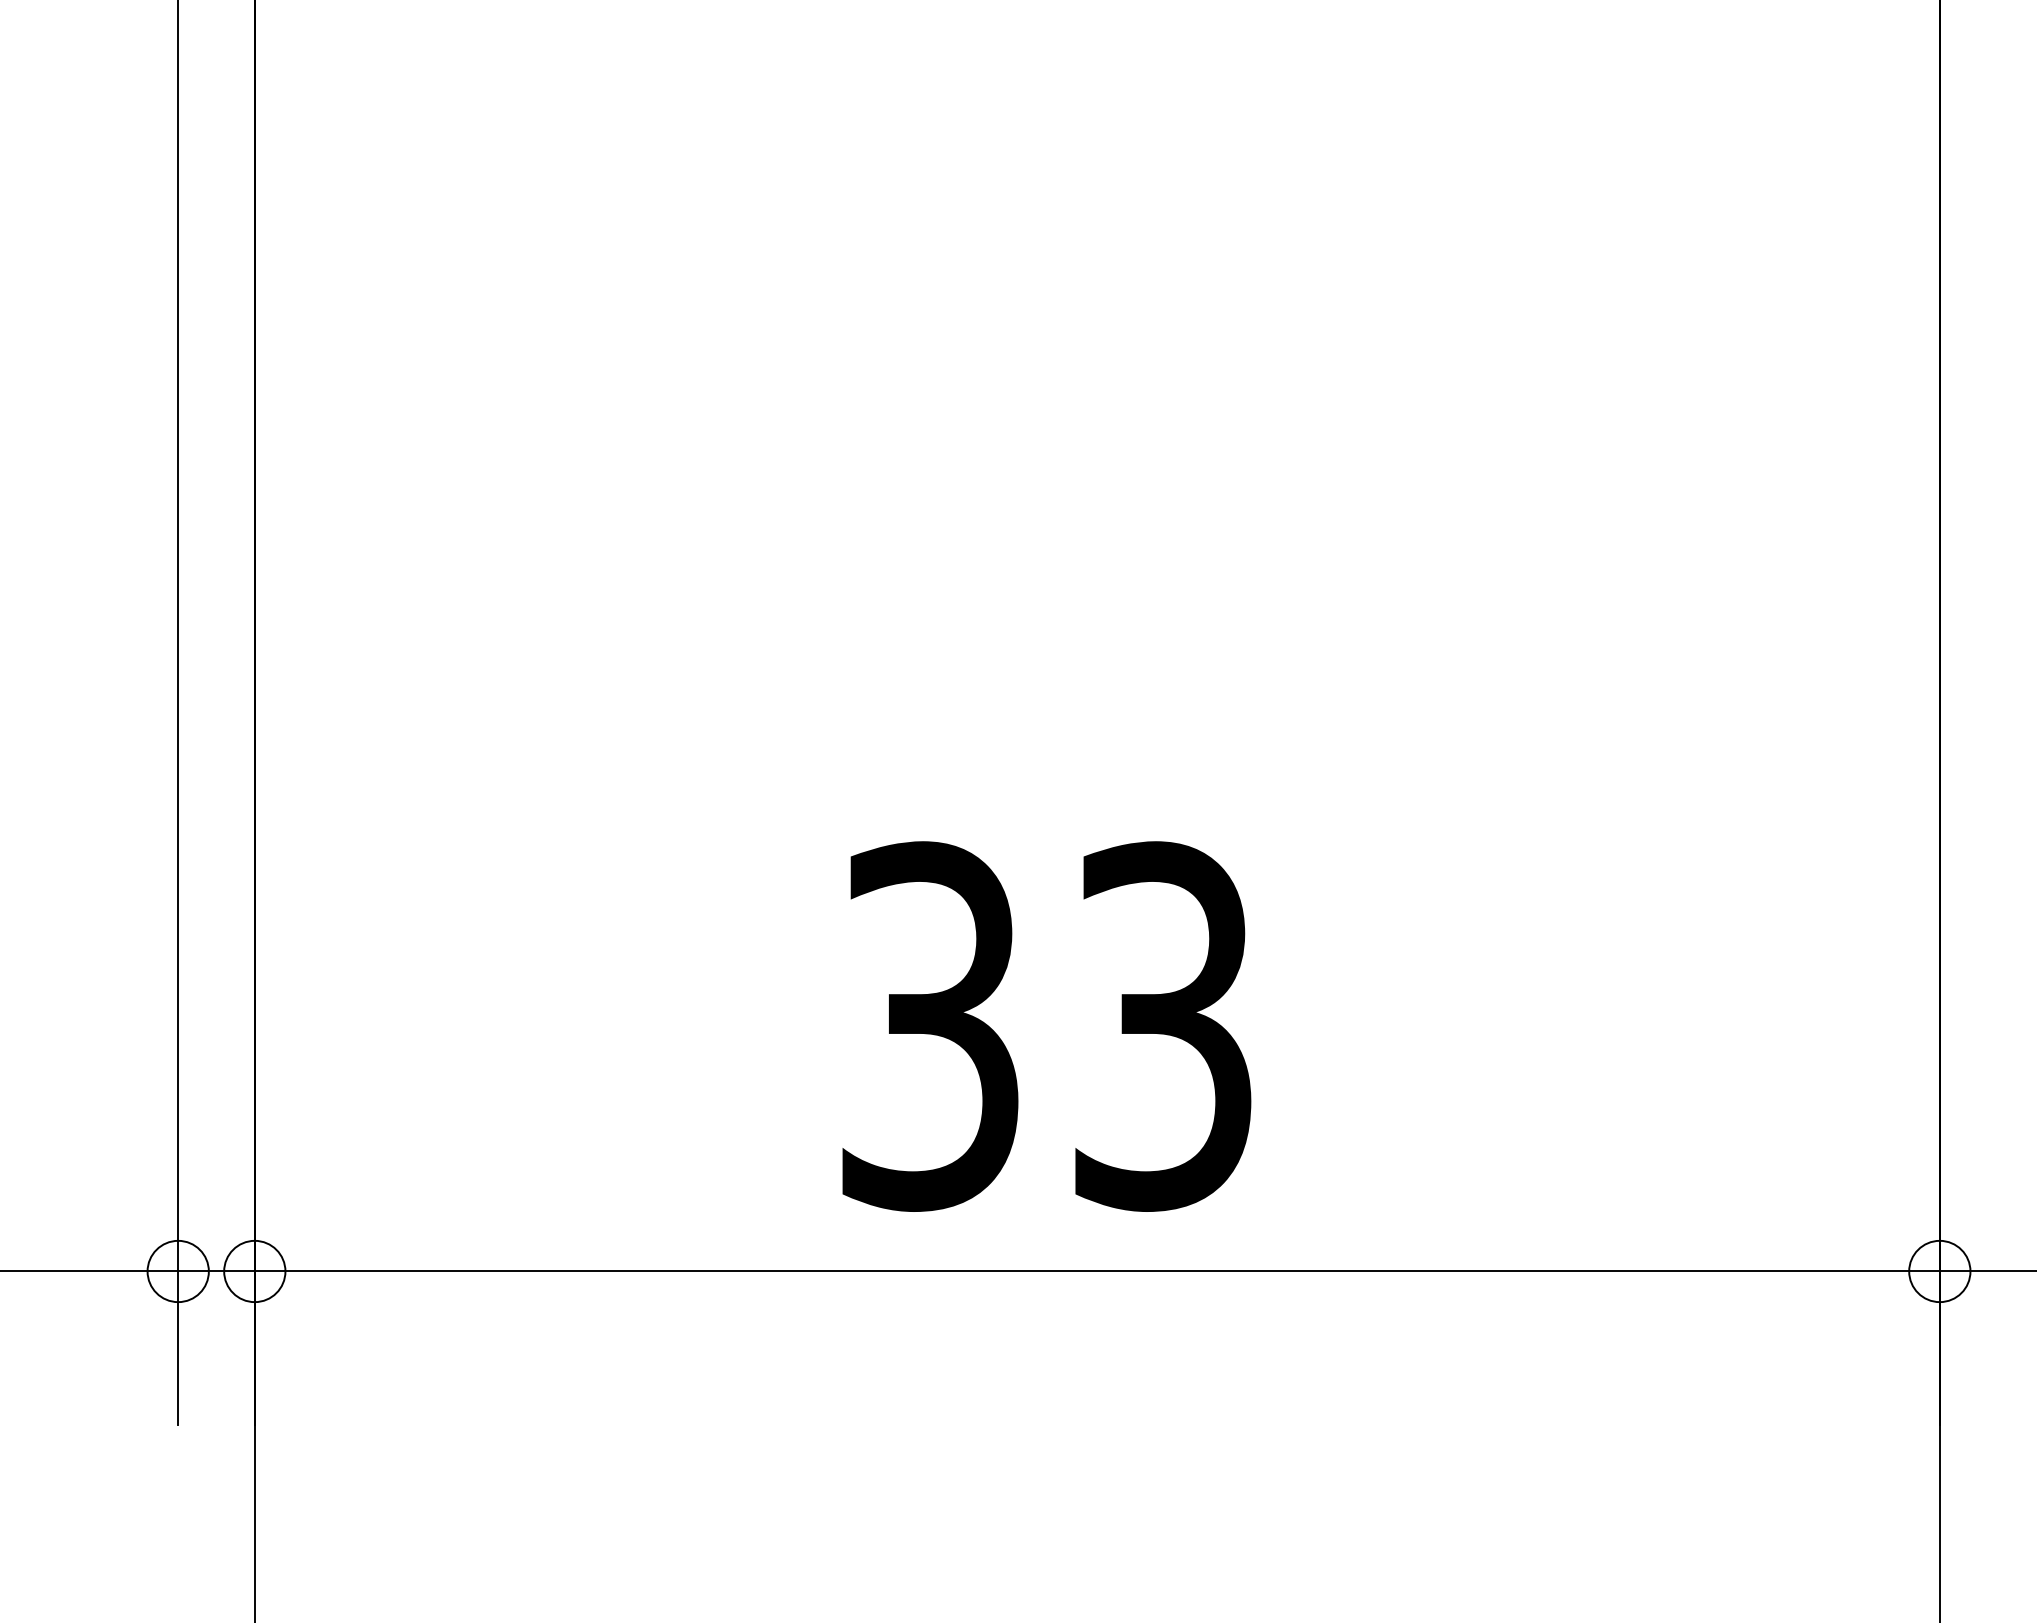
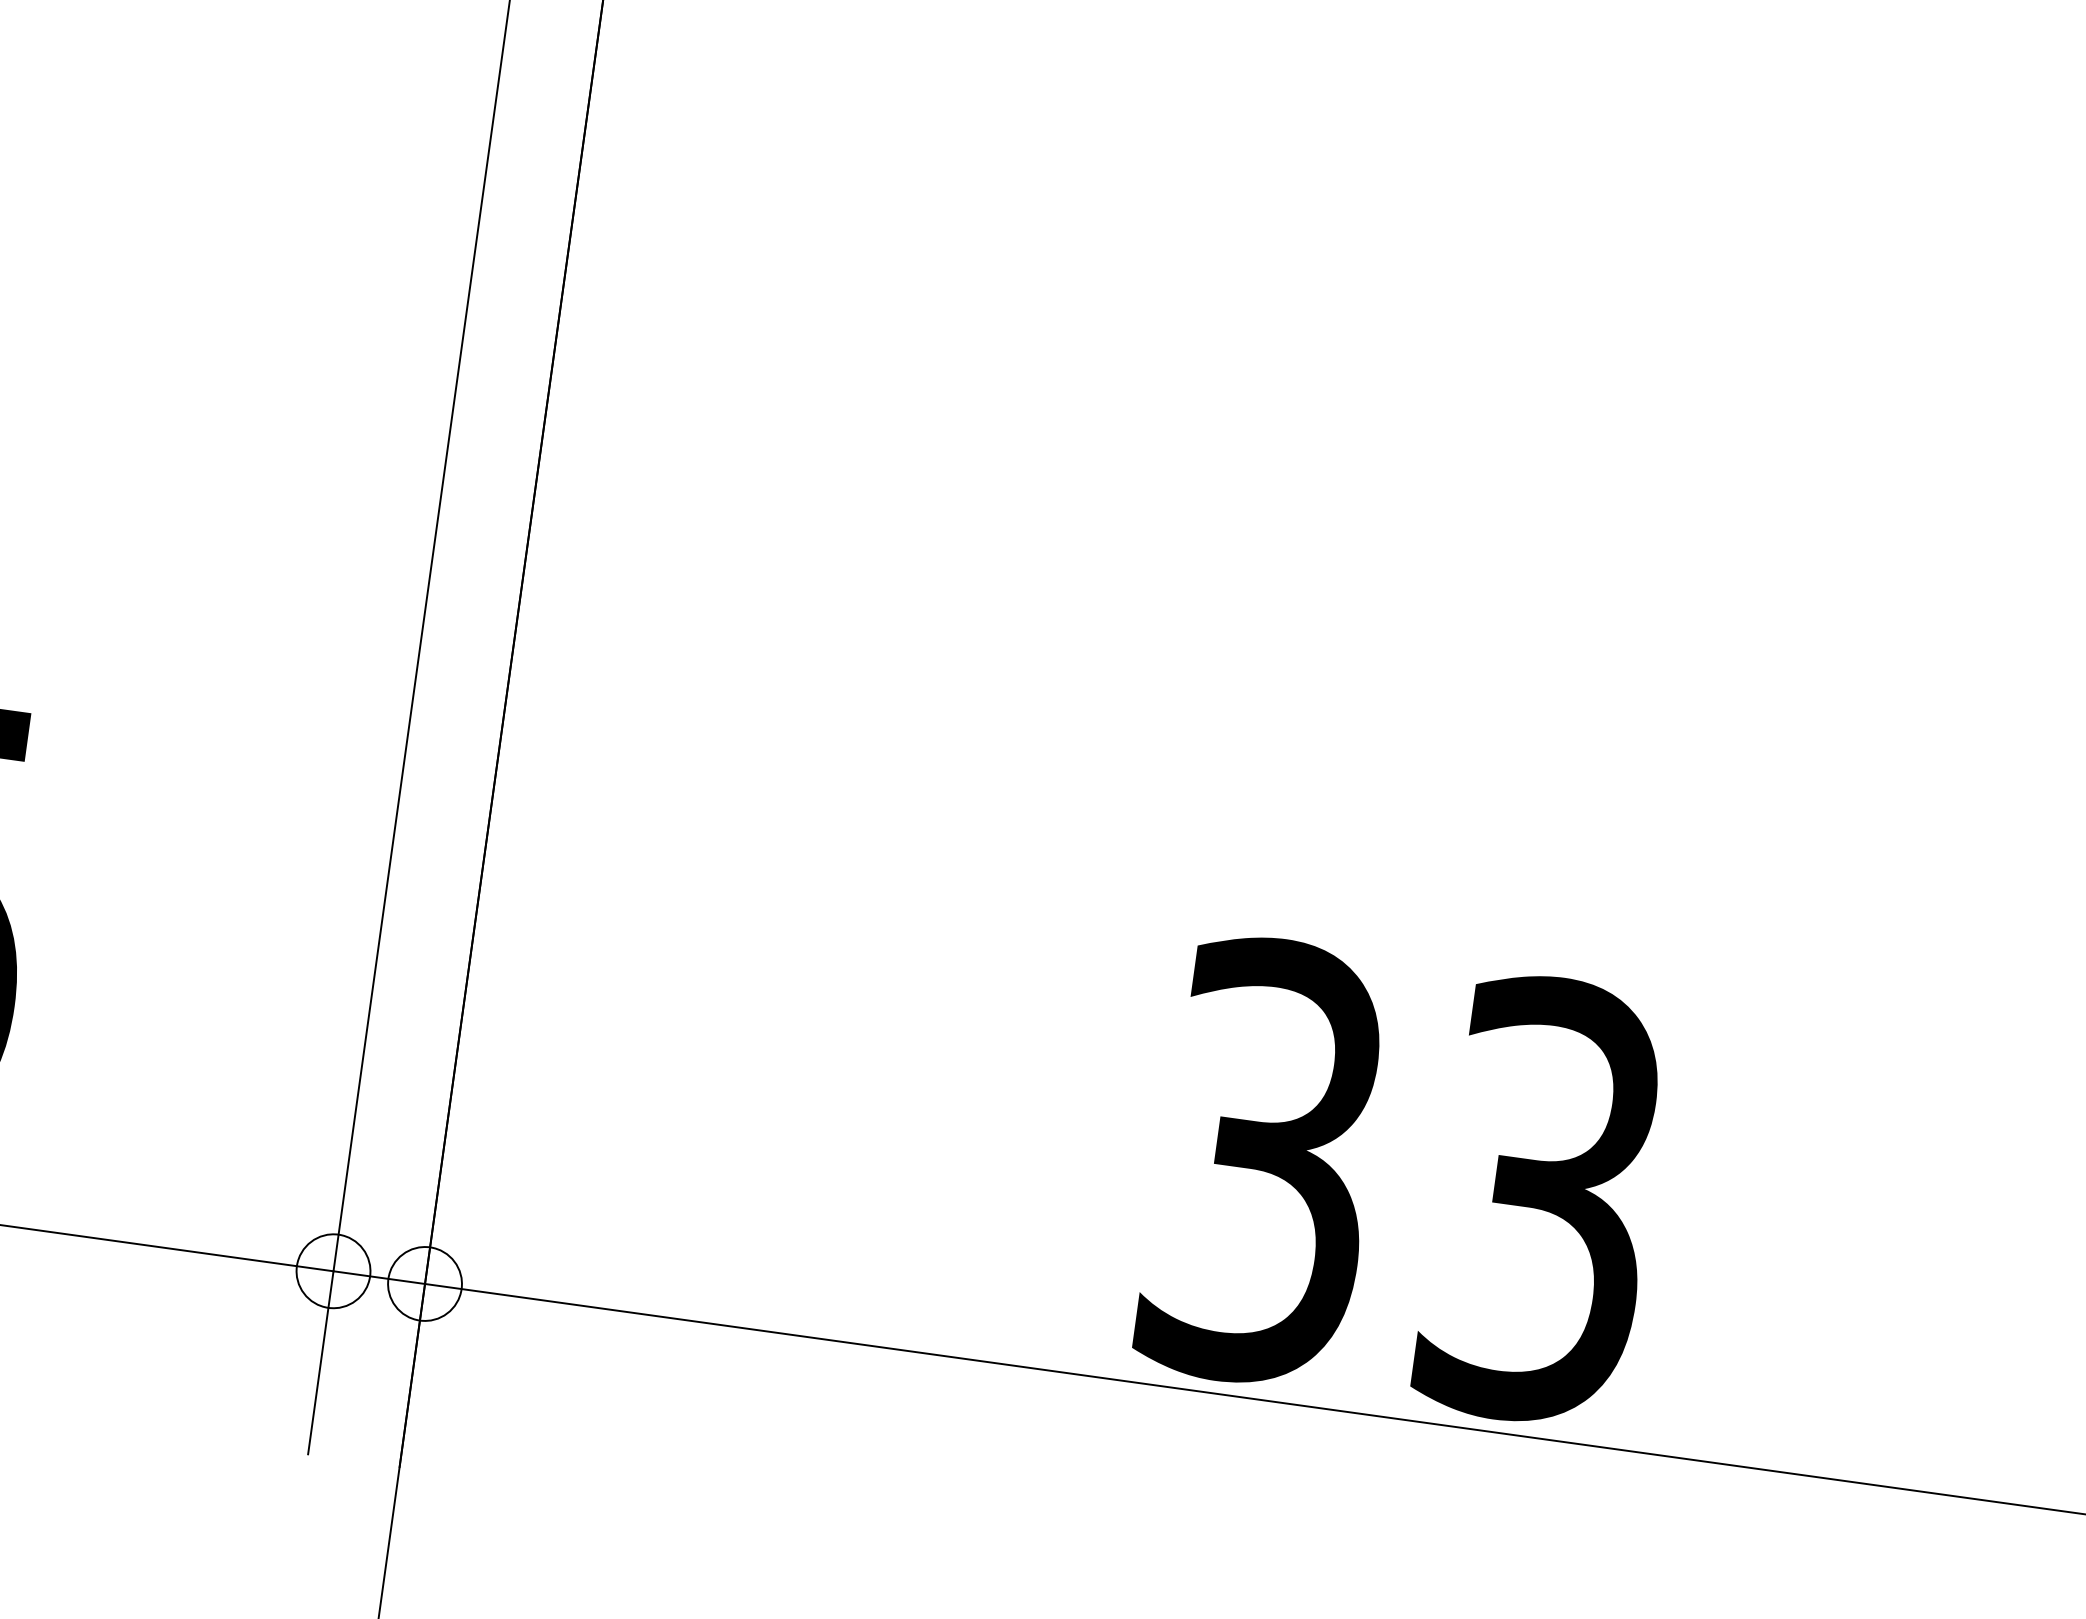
text: (1046, 1026) -> (1403, 1181), moved

